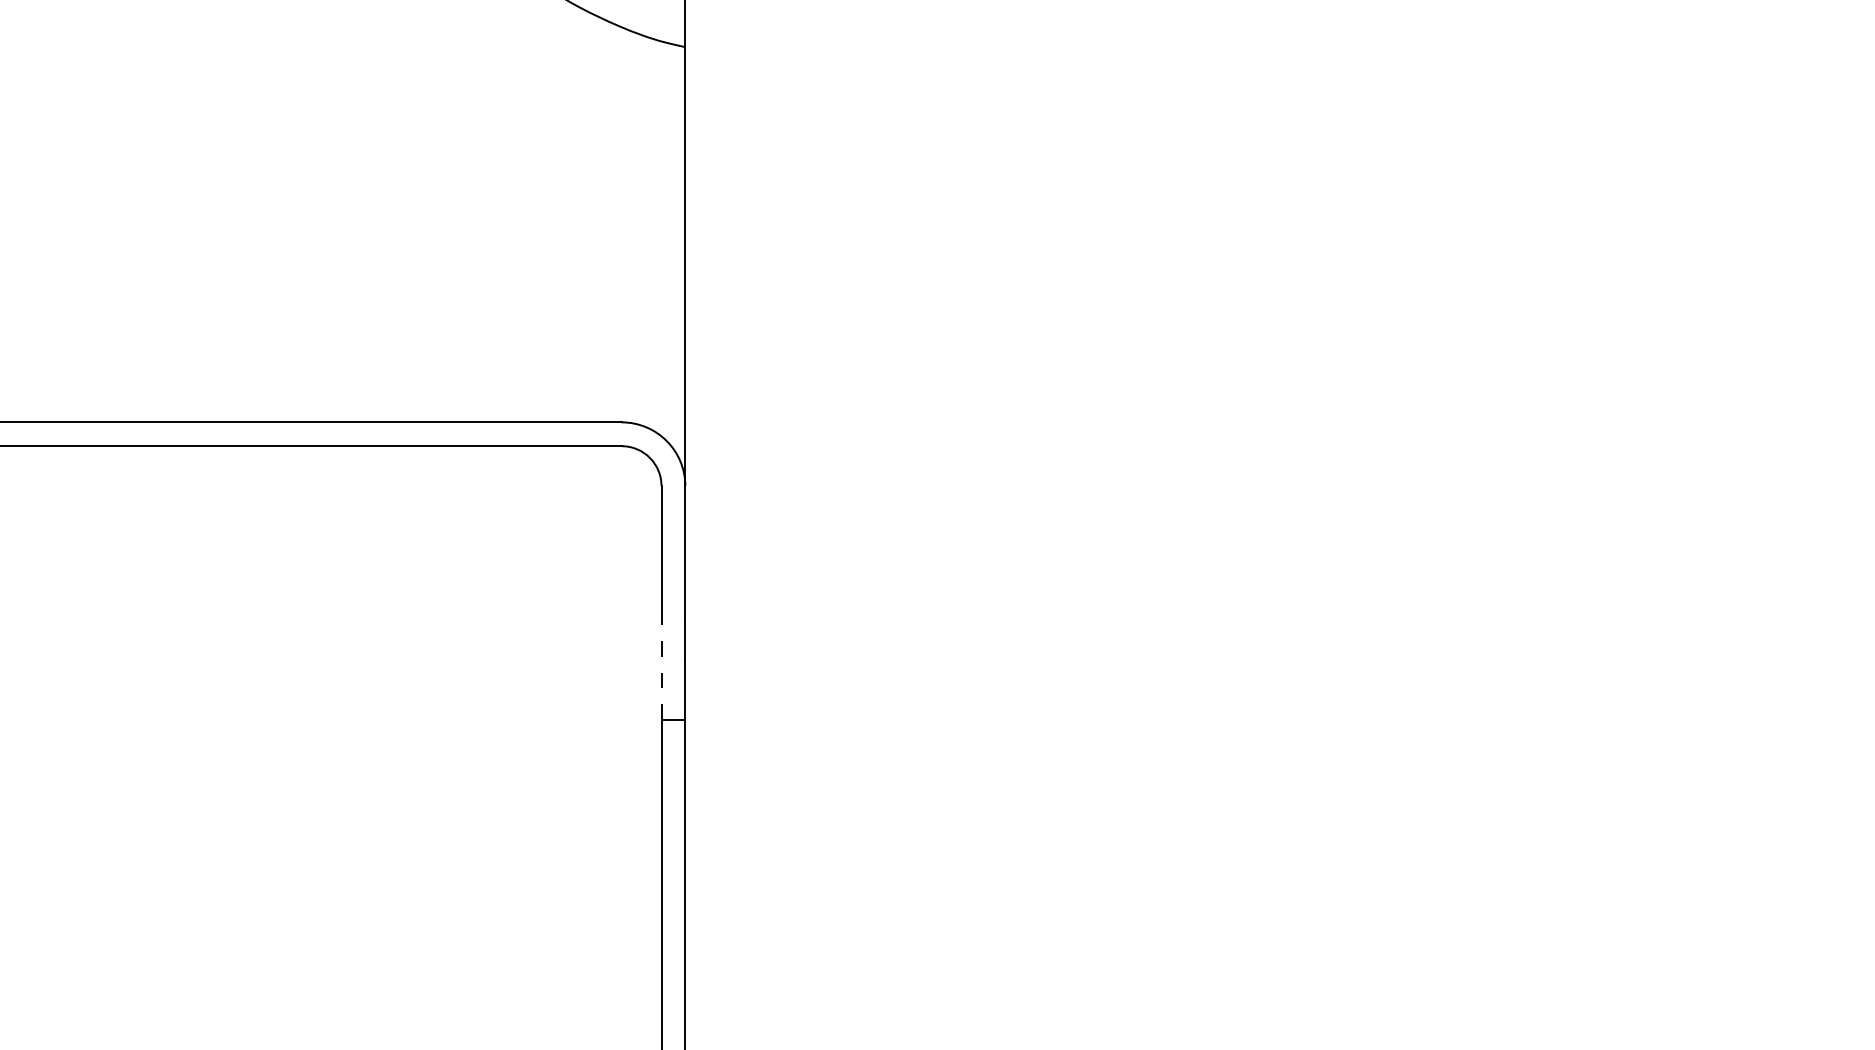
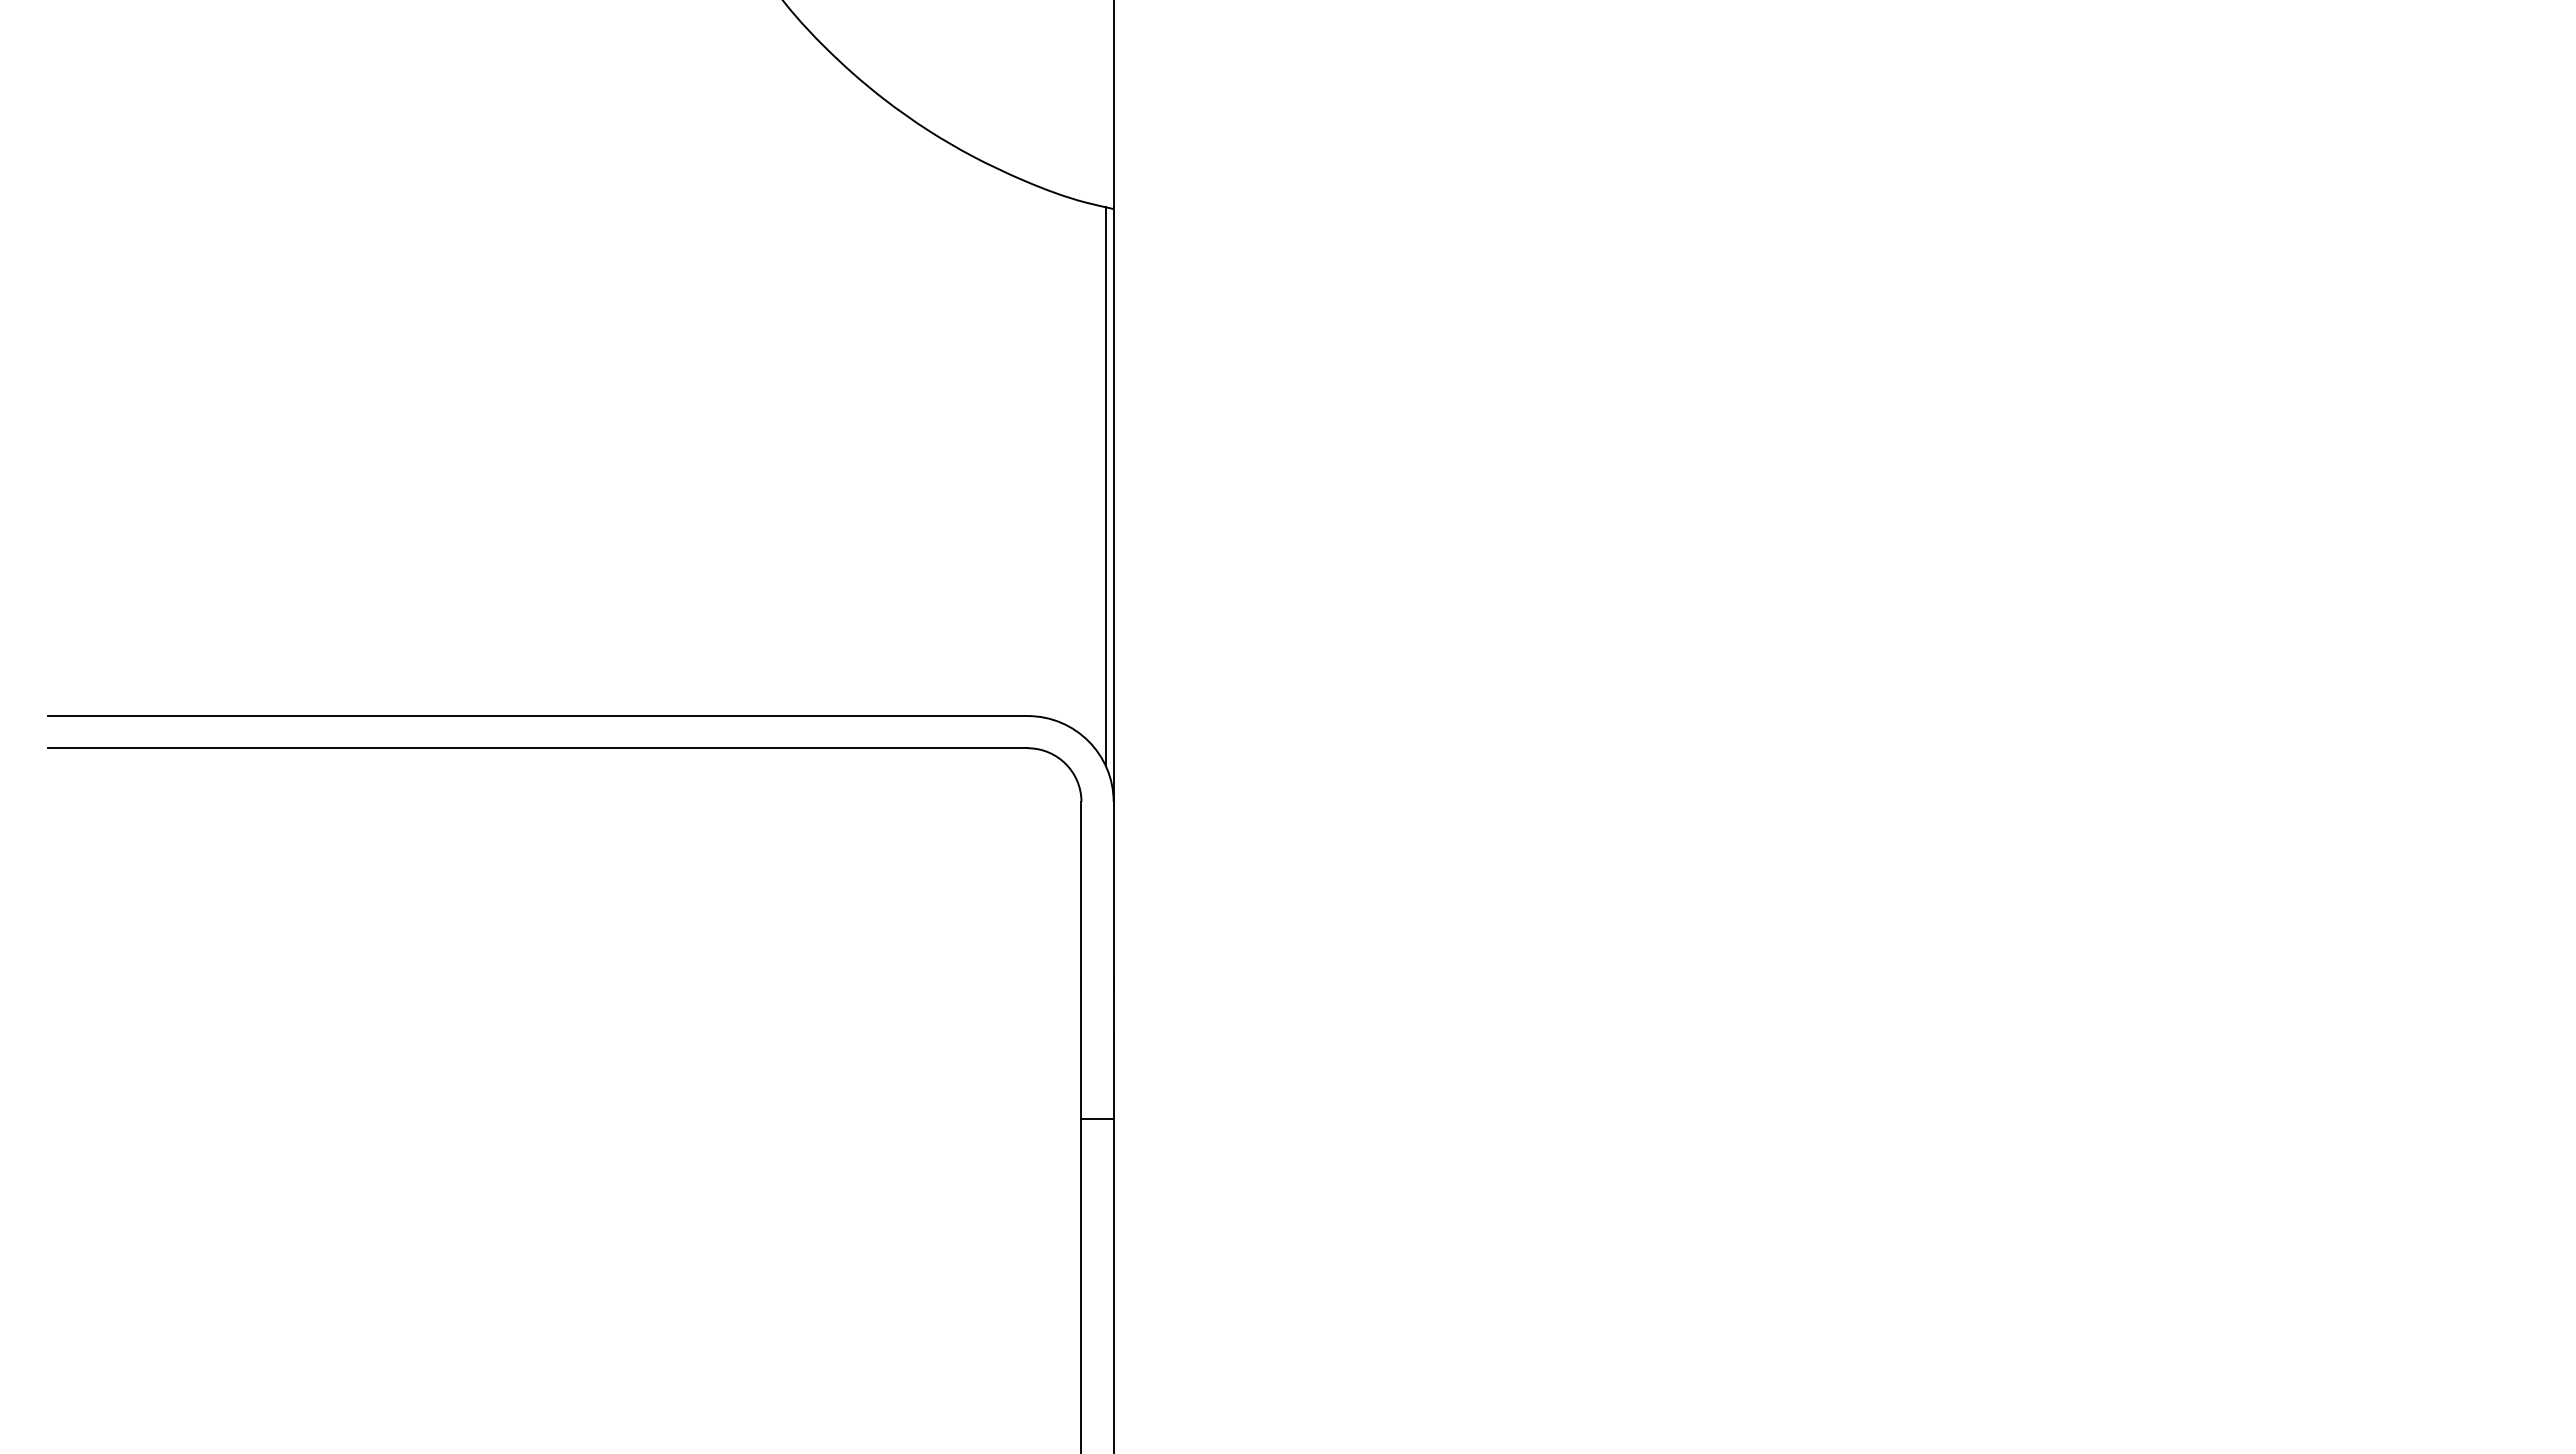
line: (679, 252) -> (1105, 486), added
line: (661, 669) -> (1081, 1050), dashed -> solid

